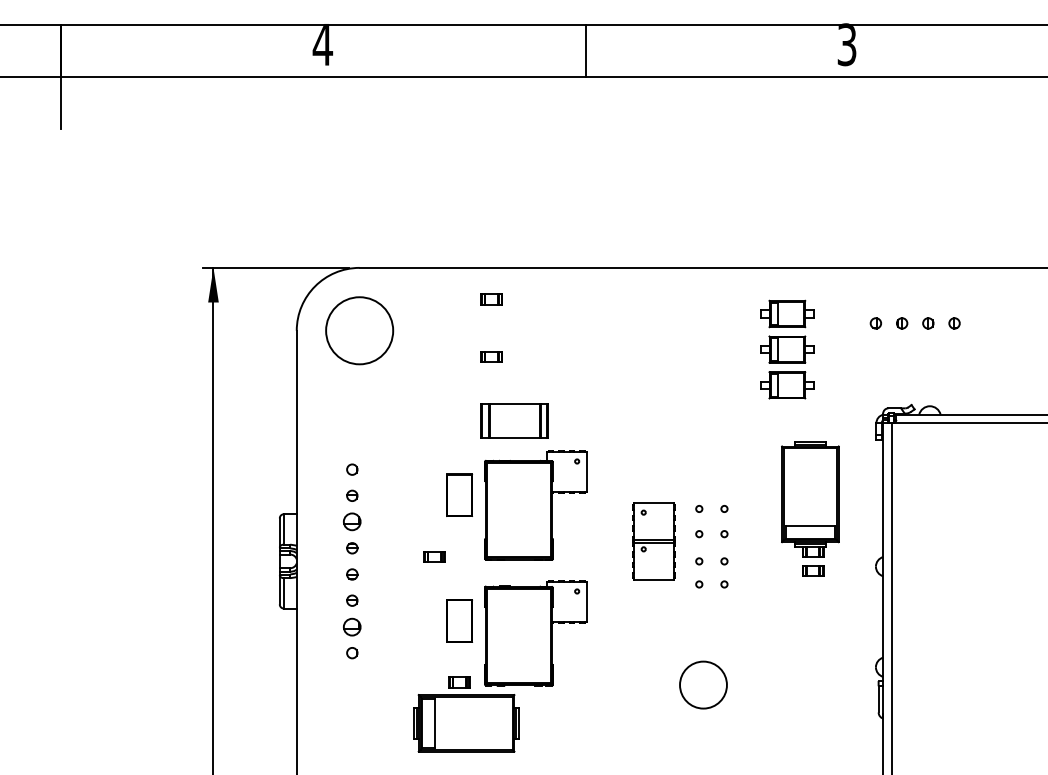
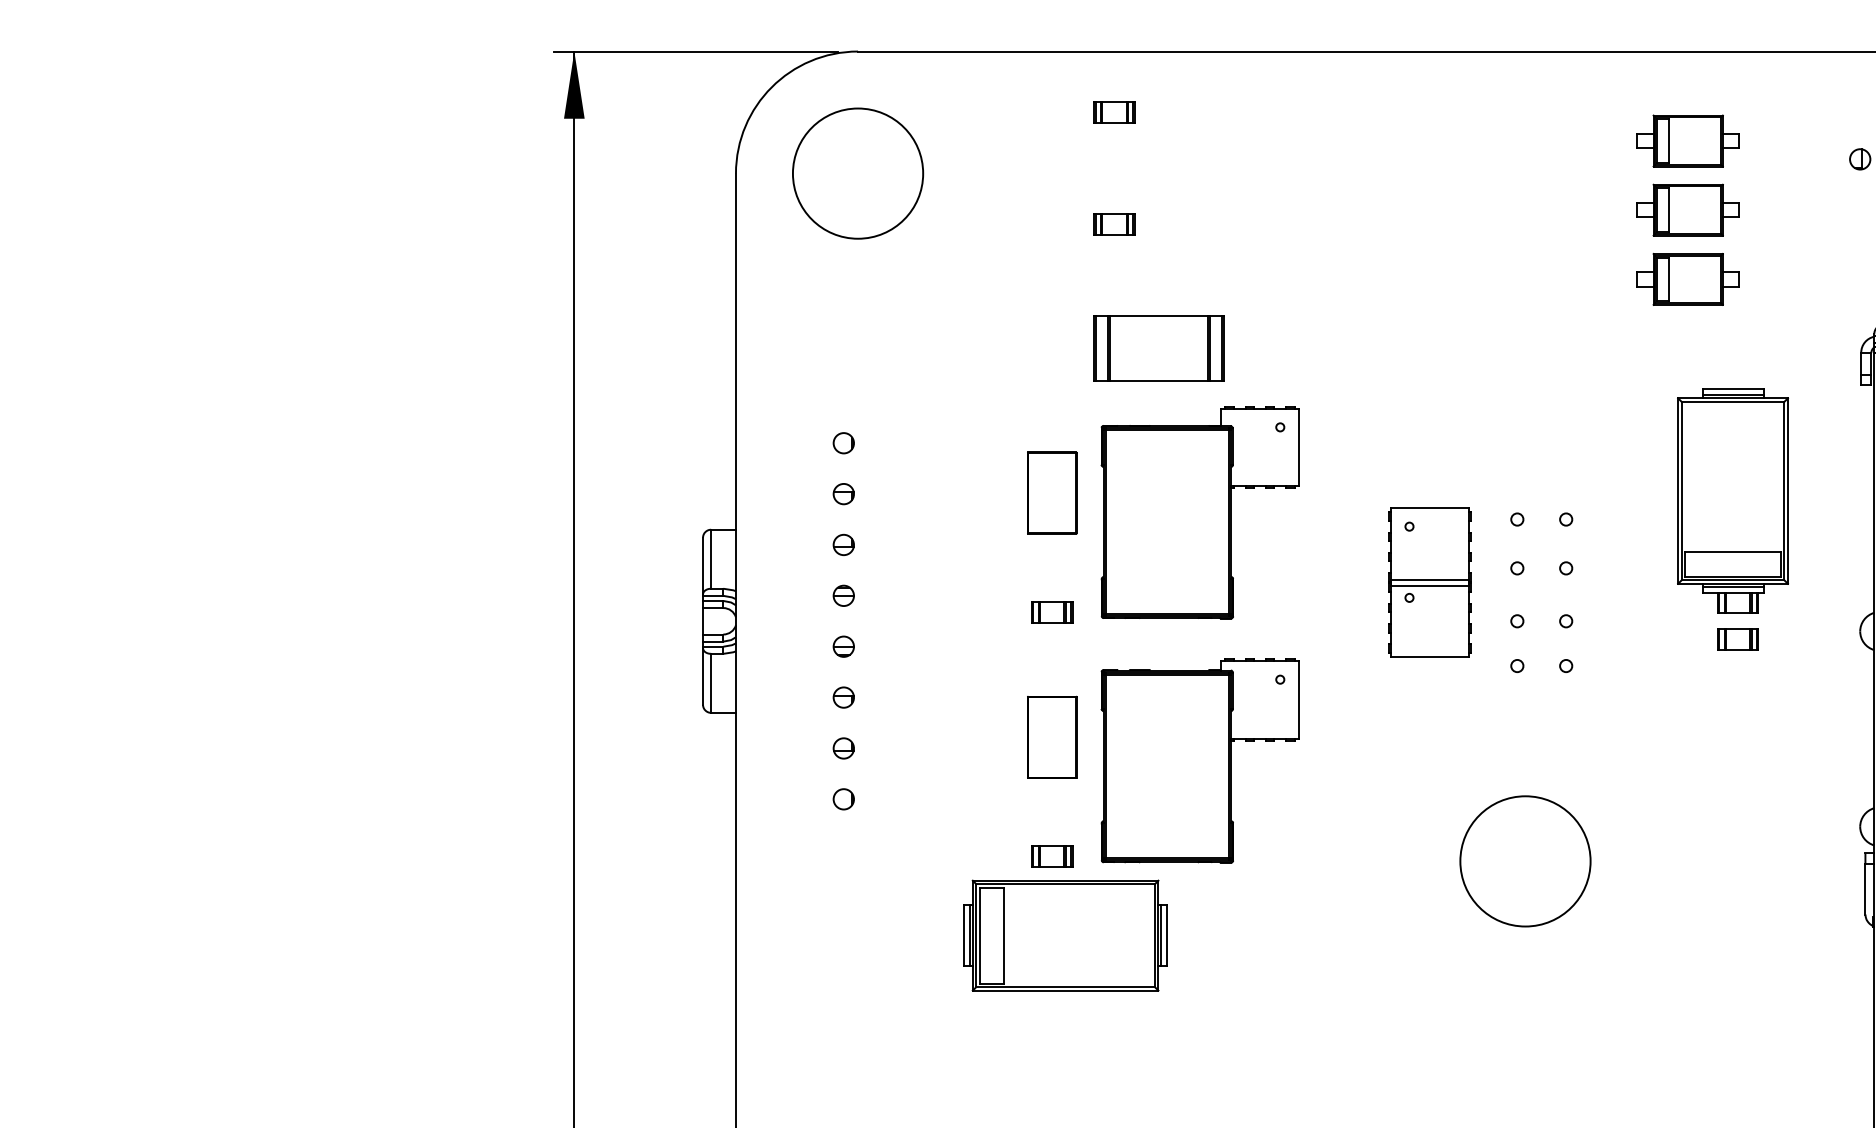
part: (352, 522) -> (844, 545), size x0.62
part: (434, 556) -> (1051, 611), moved
part: (352, 626) -> (844, 747), size x0.62
circle: (703, 684) -> (1525, 860), size x1.43

